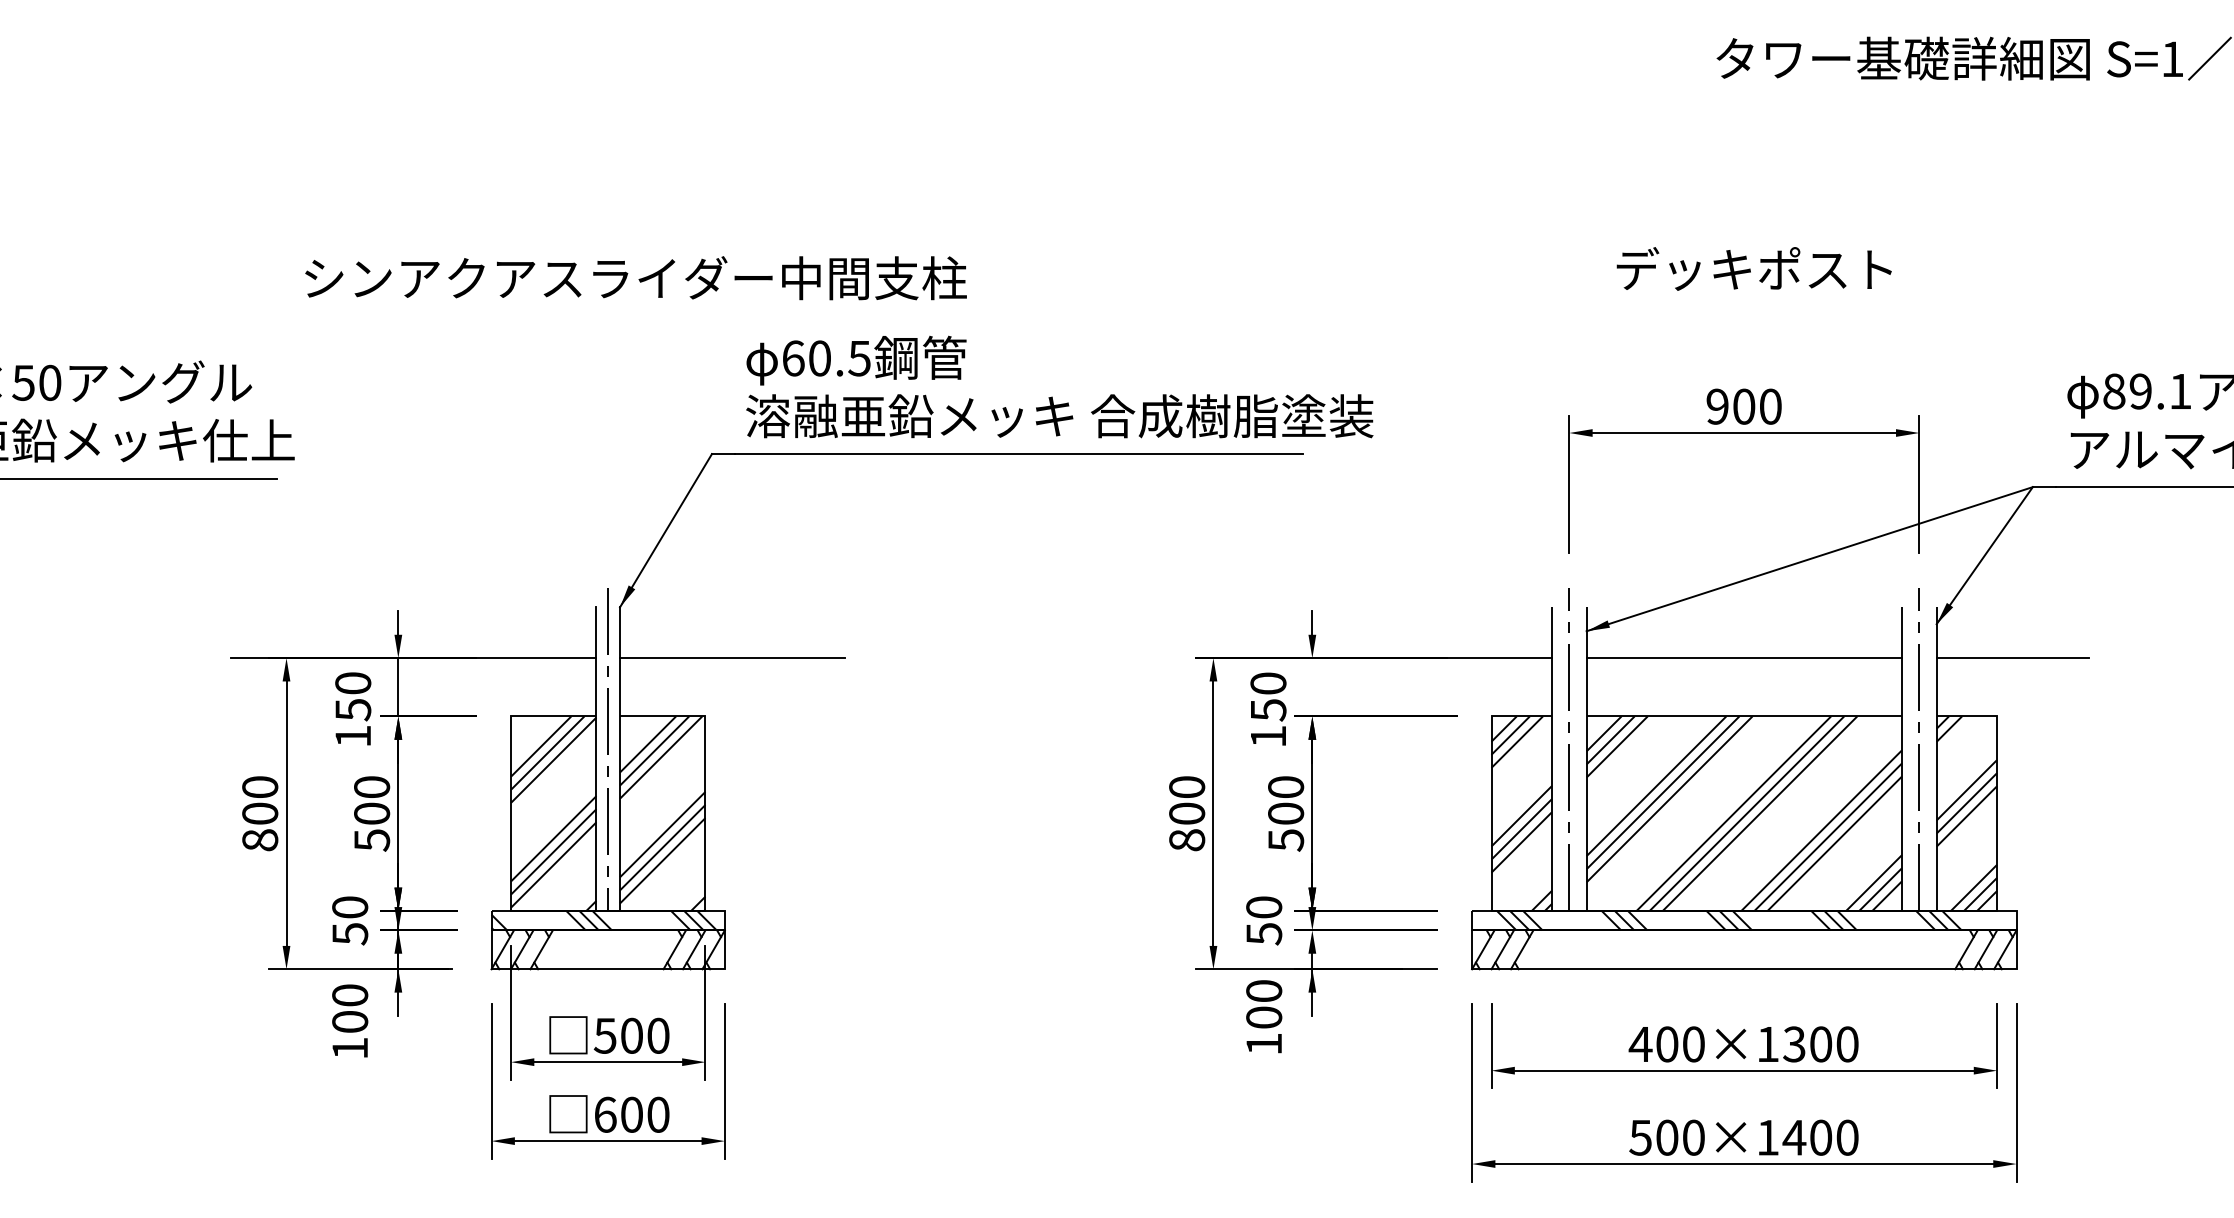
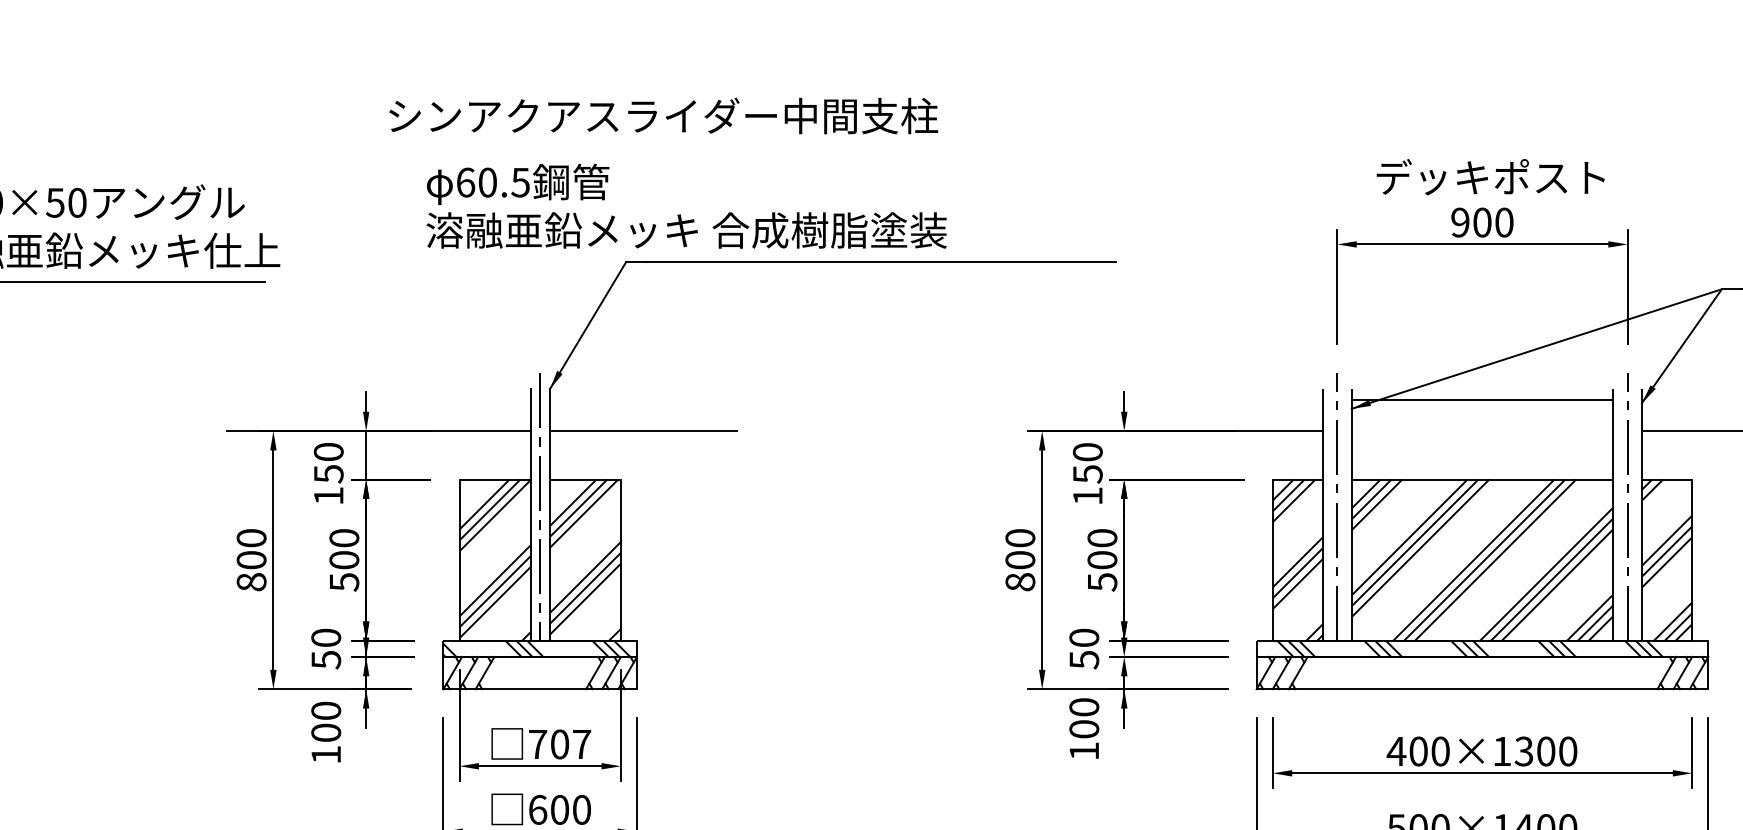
text: (1753, 268) -> (1490, 176), moved
text: (635, 278) -> (663, 116), moved
text: (1059, 386) -> (686, 205), moved
line: (1744, 658) -> (1482, 400), moved
text: (631, 1035) -> (559, 744), 500 -> 707

